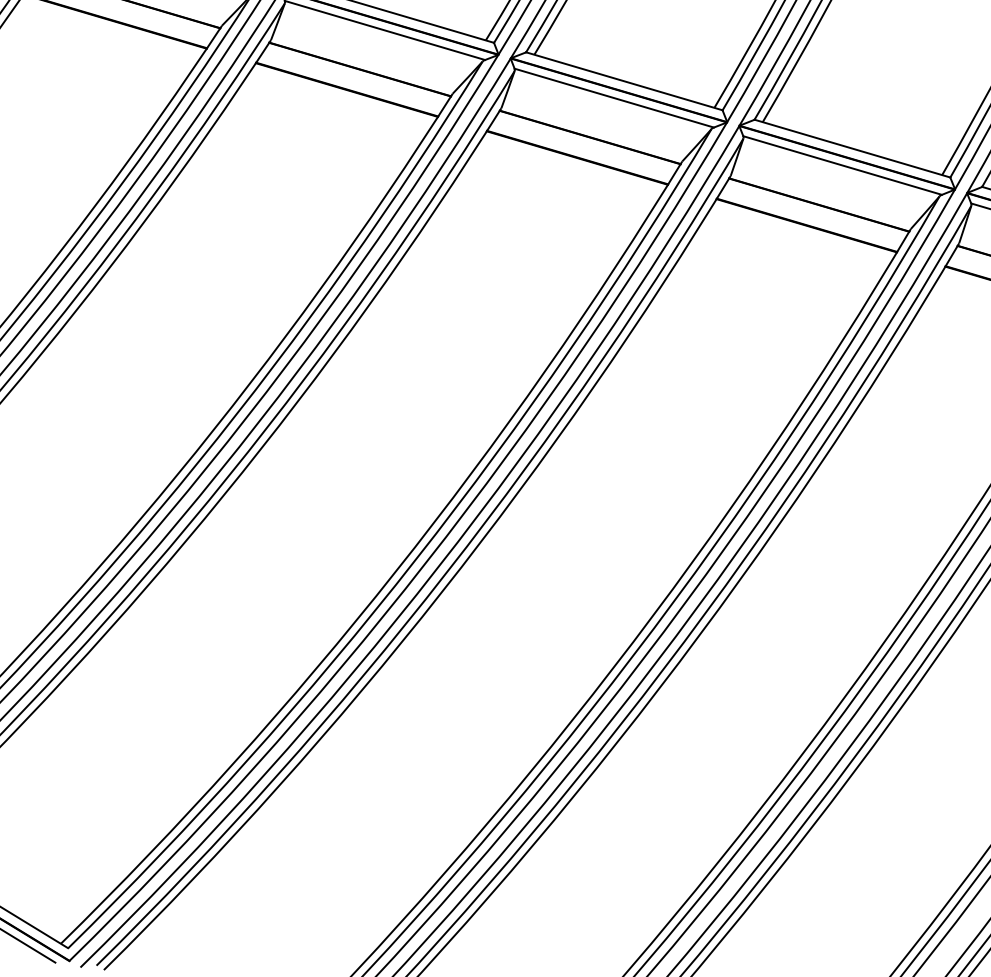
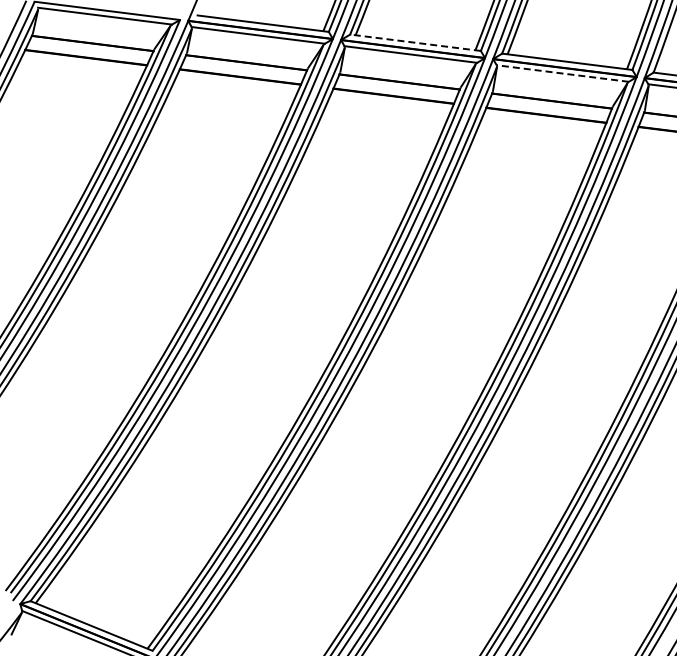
line: (624, 80) -> (415, 42), solid -> dashed
line: (842, 165) -> (562, 73), solid -> dashed

